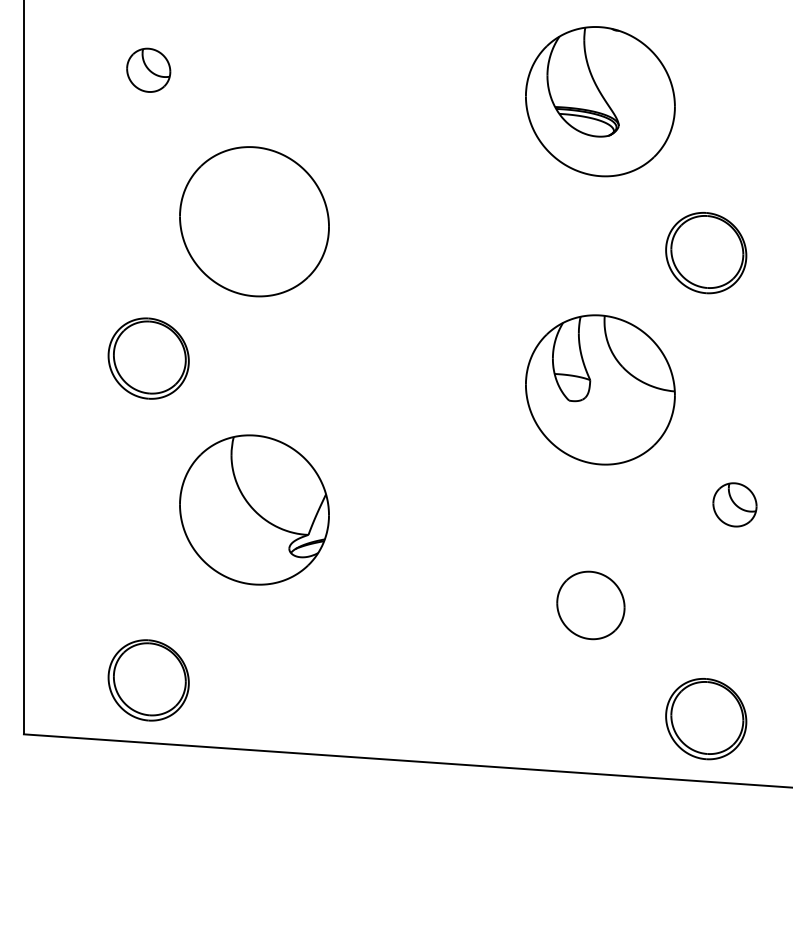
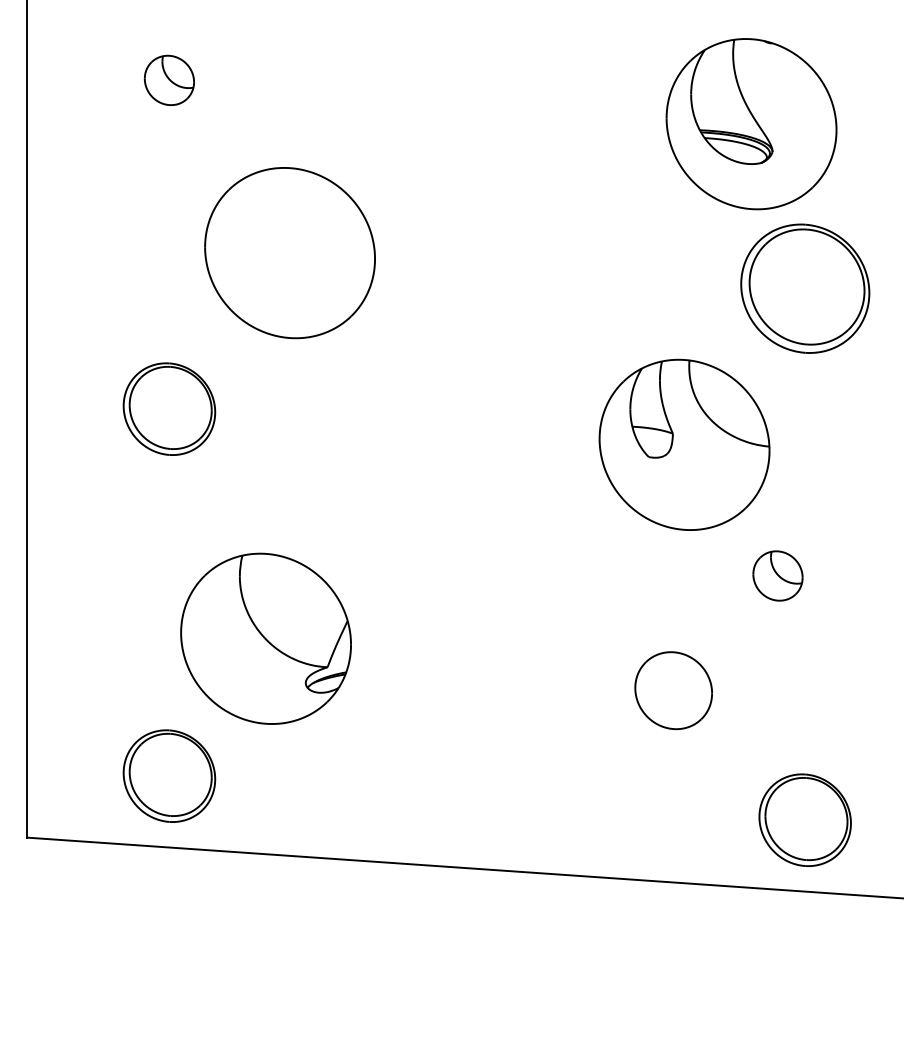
part: (600, 101) -> (751, 124), moved
part: (705, 252) -> (804, 288), size x1.4
part: (734, 504) -> (777, 575), moved
part: (254, 509) -> (265, 638), moved

